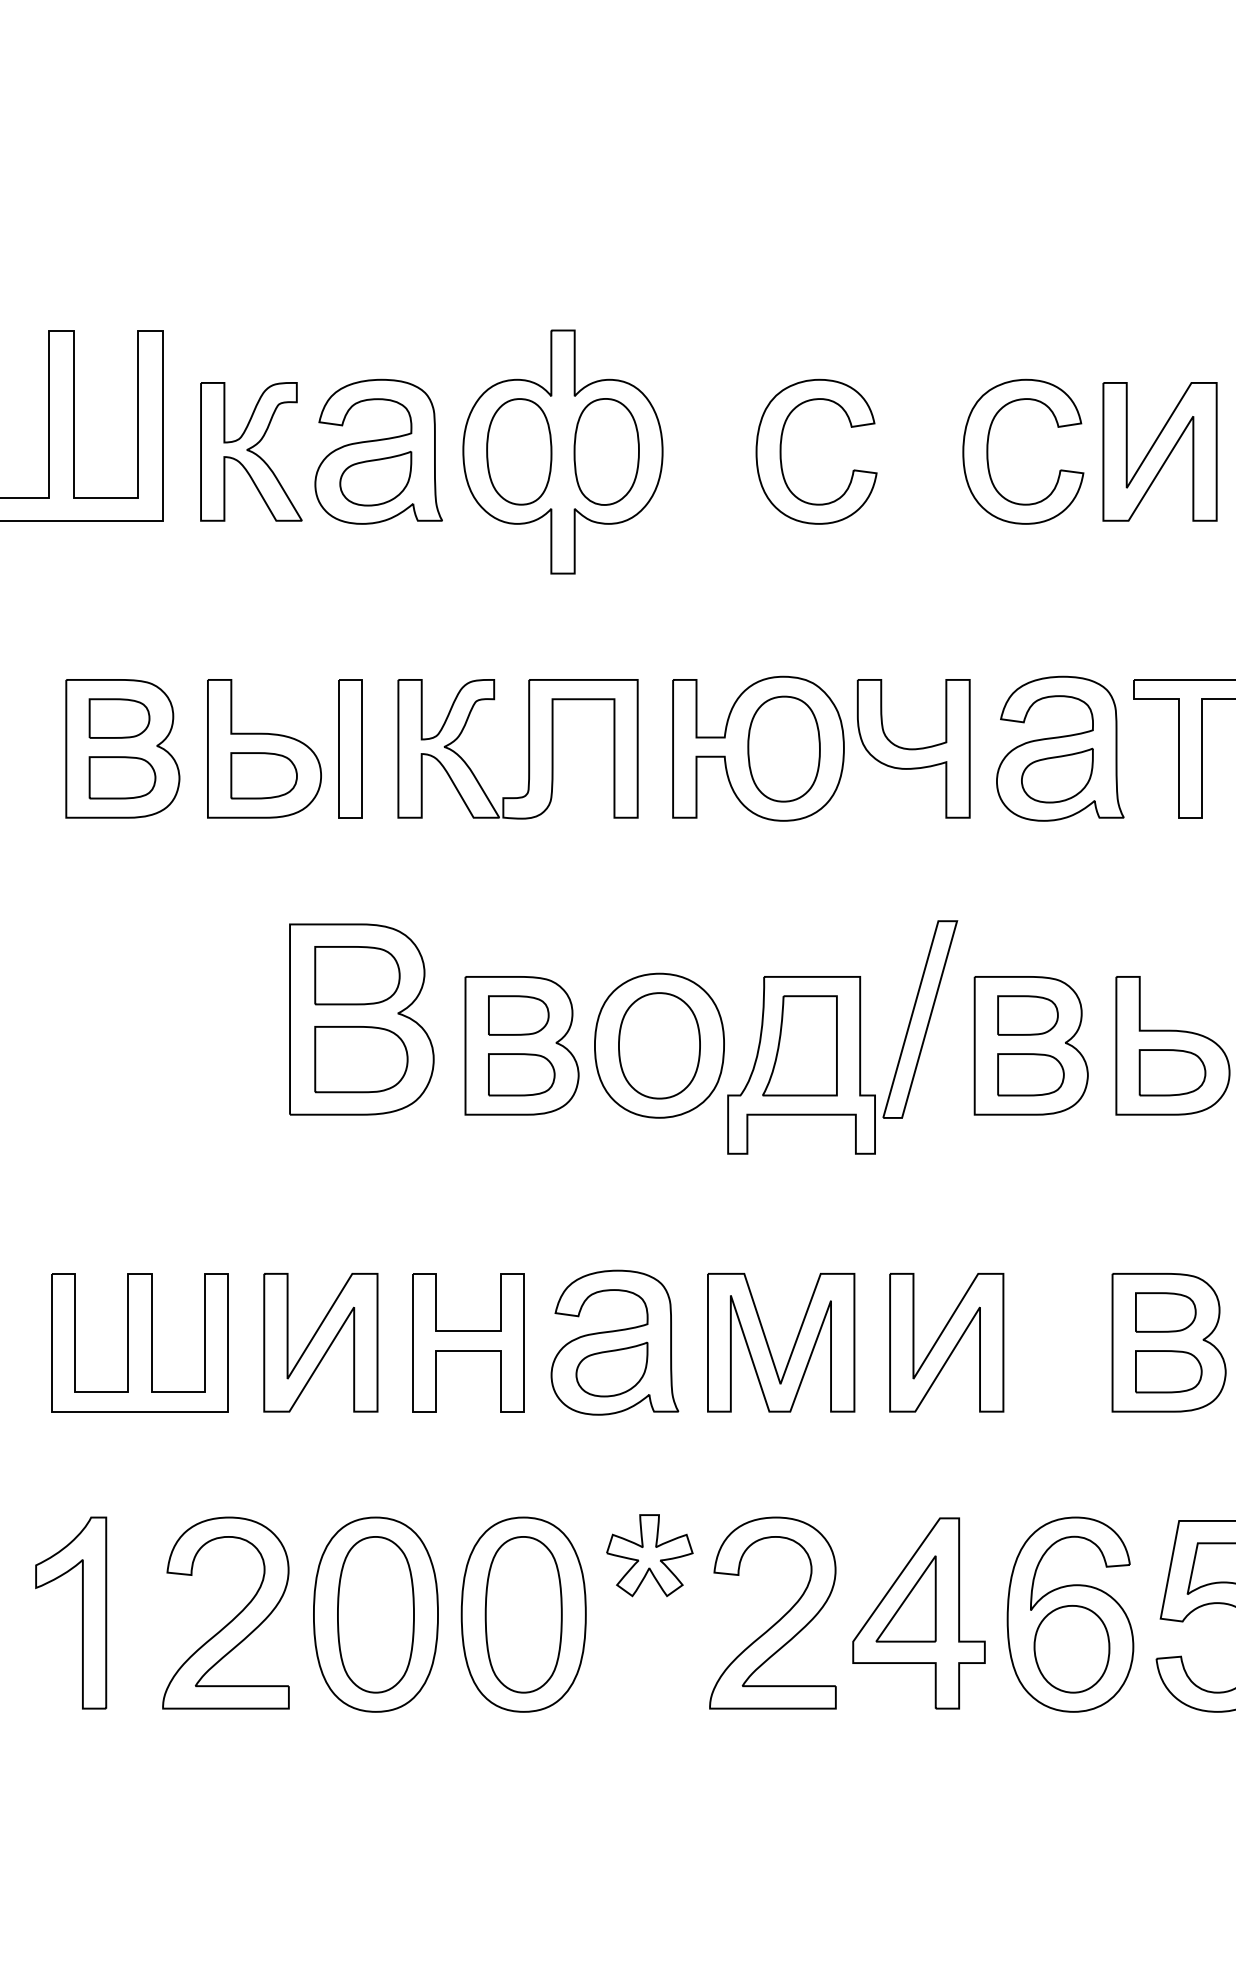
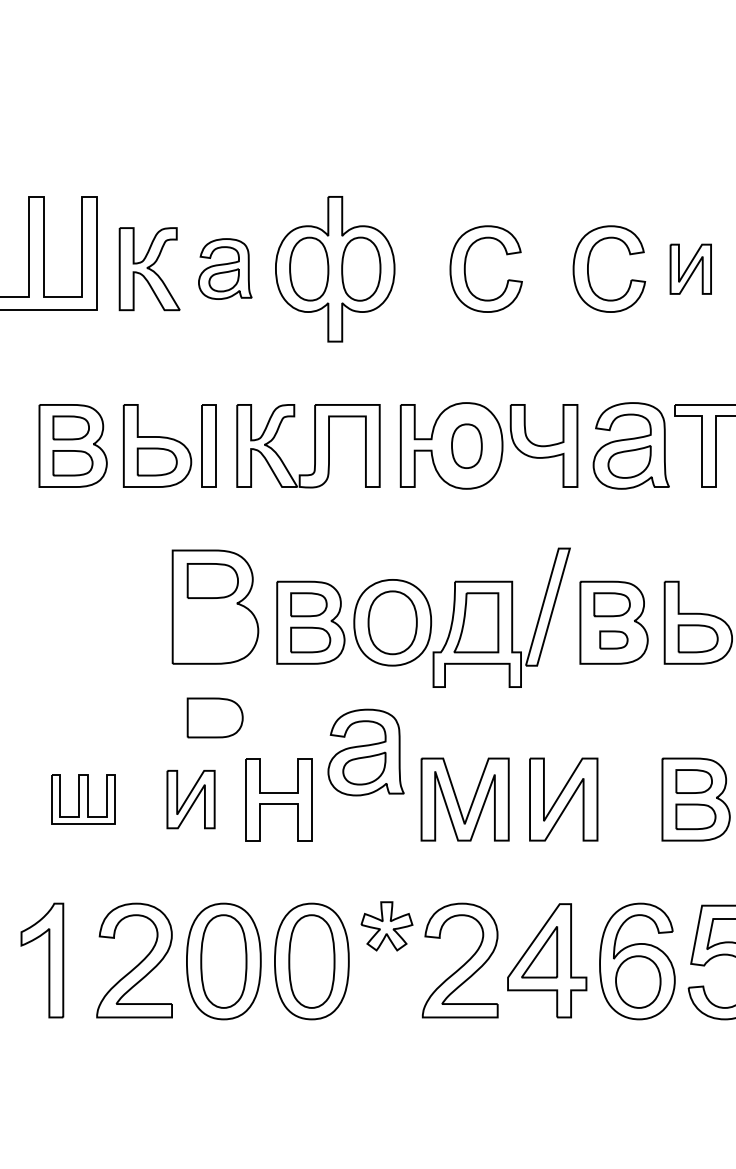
part: (376, 450) -> (224, 268), size x0.7
part: (1159, 452) -> (690, 269), size x0.6
part: (783, 749) -> (466, 446), size x0.7
part: (360, 1058) -> (214, 717), moved
part: (1030, 1073) -> (613, 639), size x0.7
part: (140, 1342) -> (83, 799), size x0.6
part: (319, 1342) -> (190, 799), size x0.7
part: (613, 1342) -> (365, 752), moved

